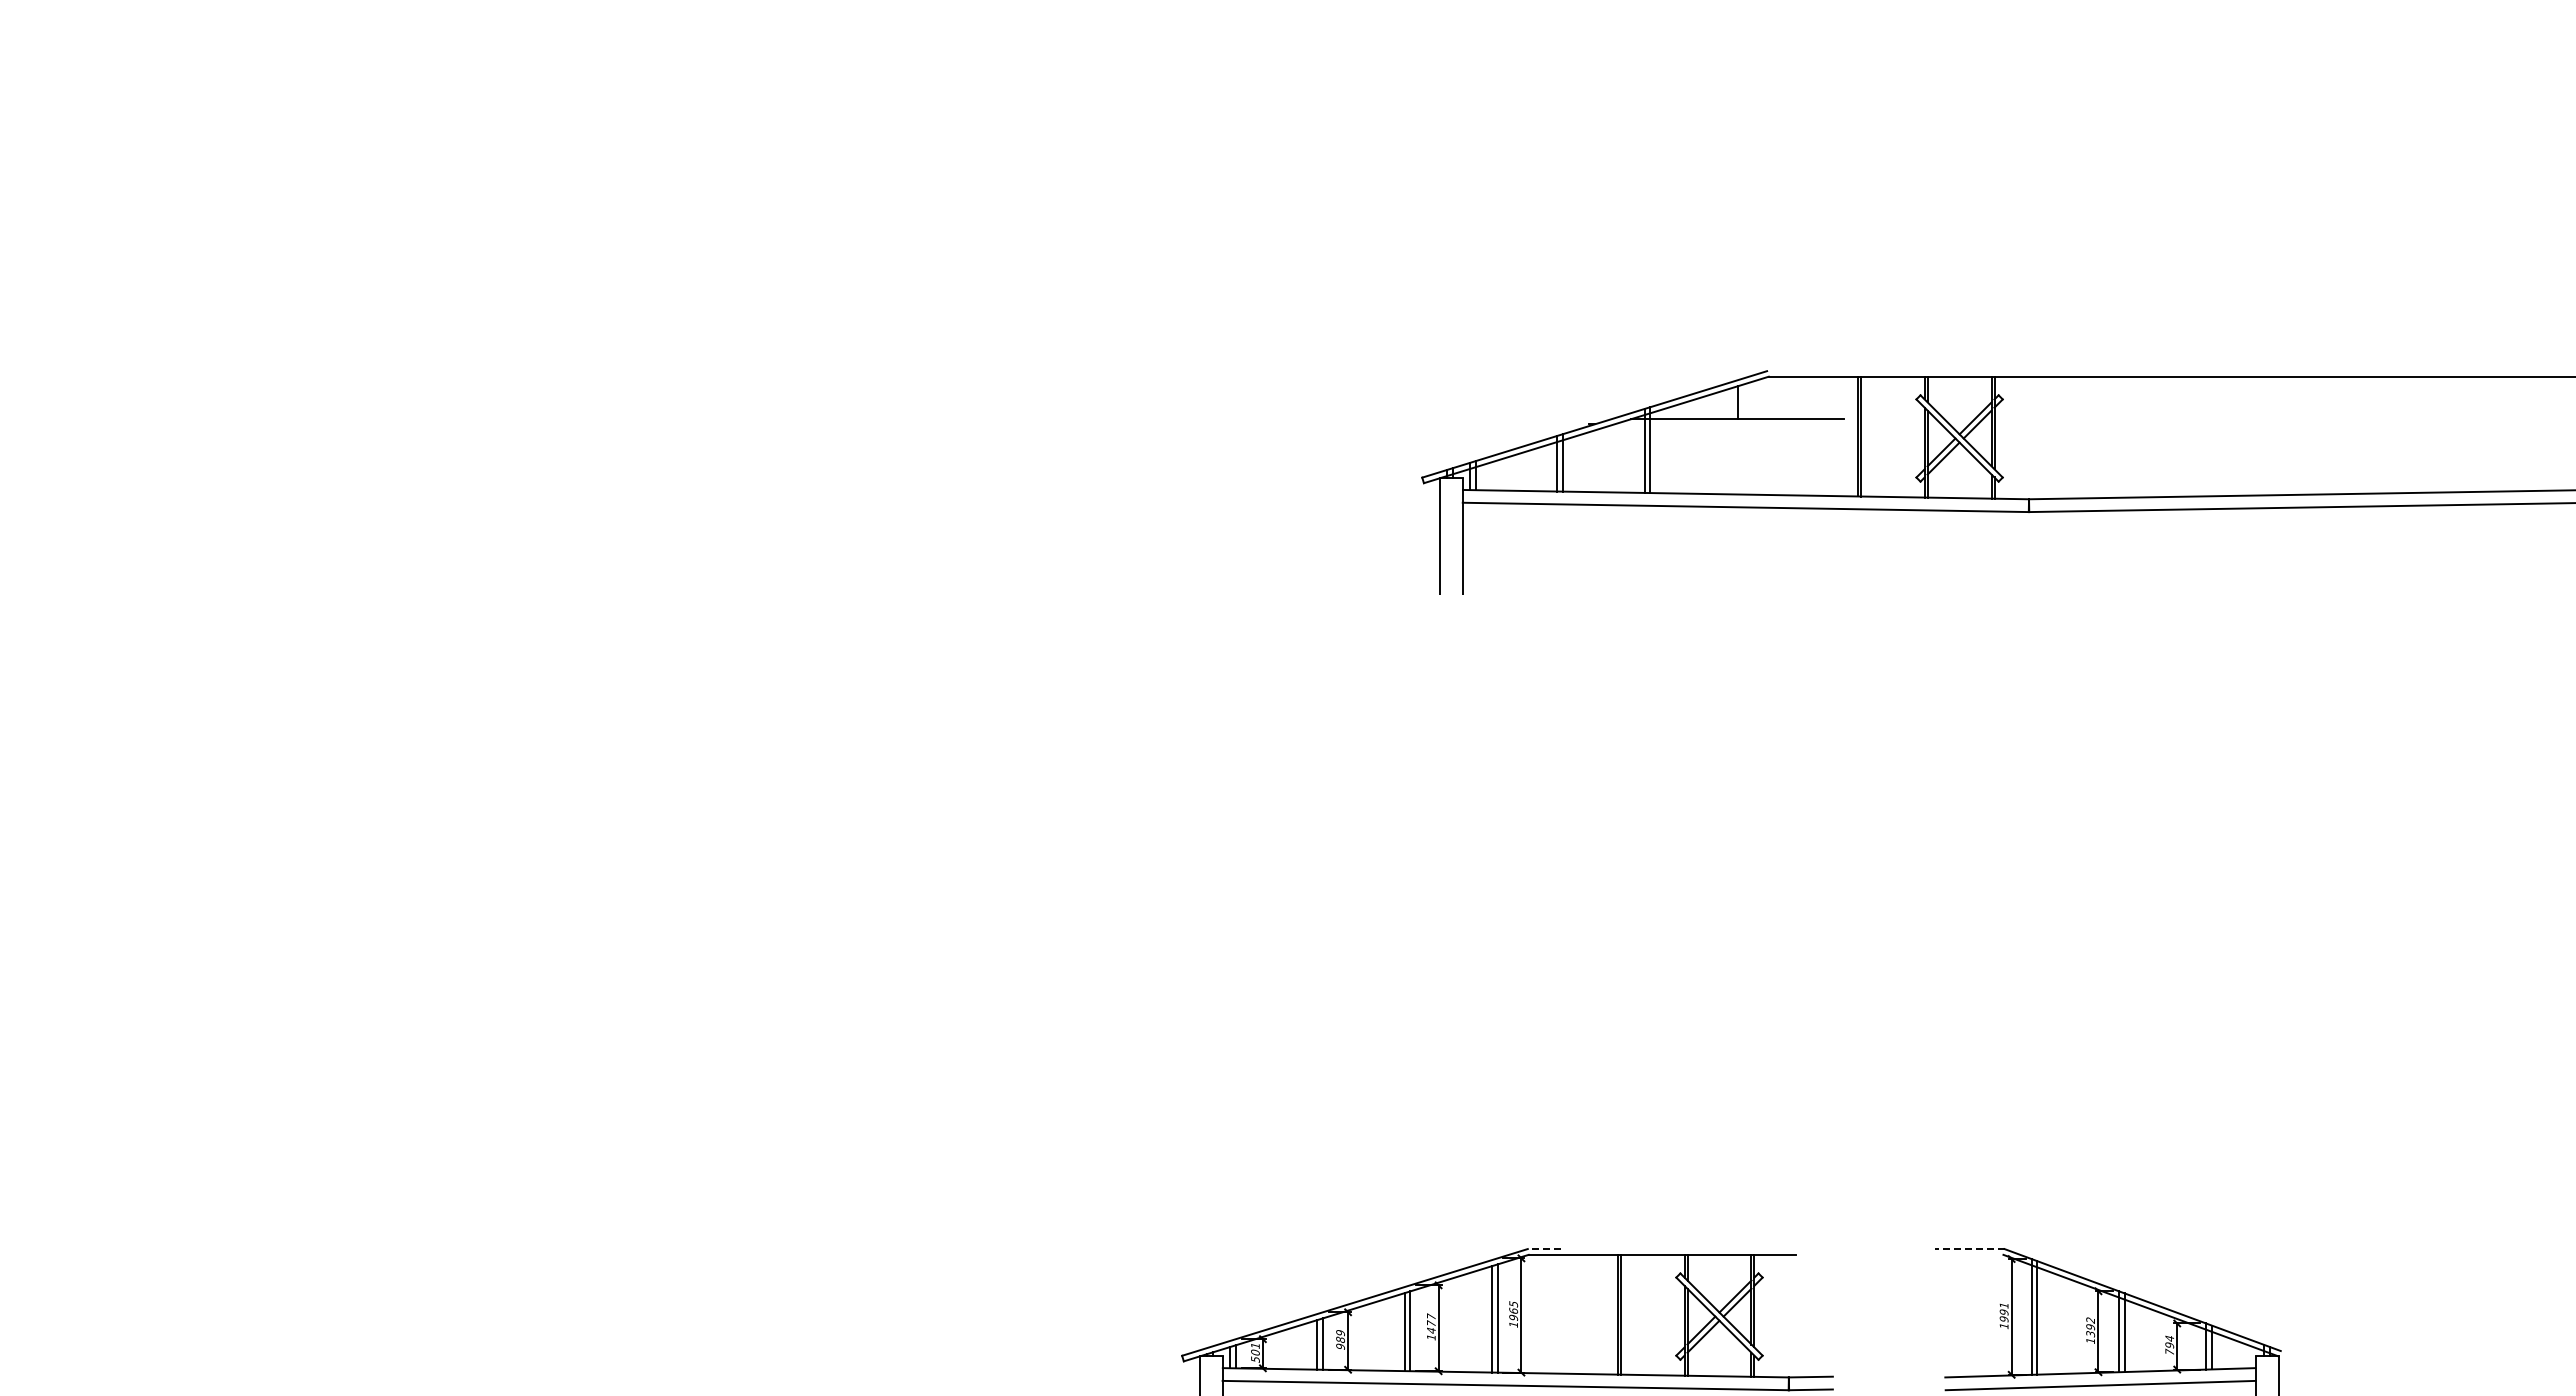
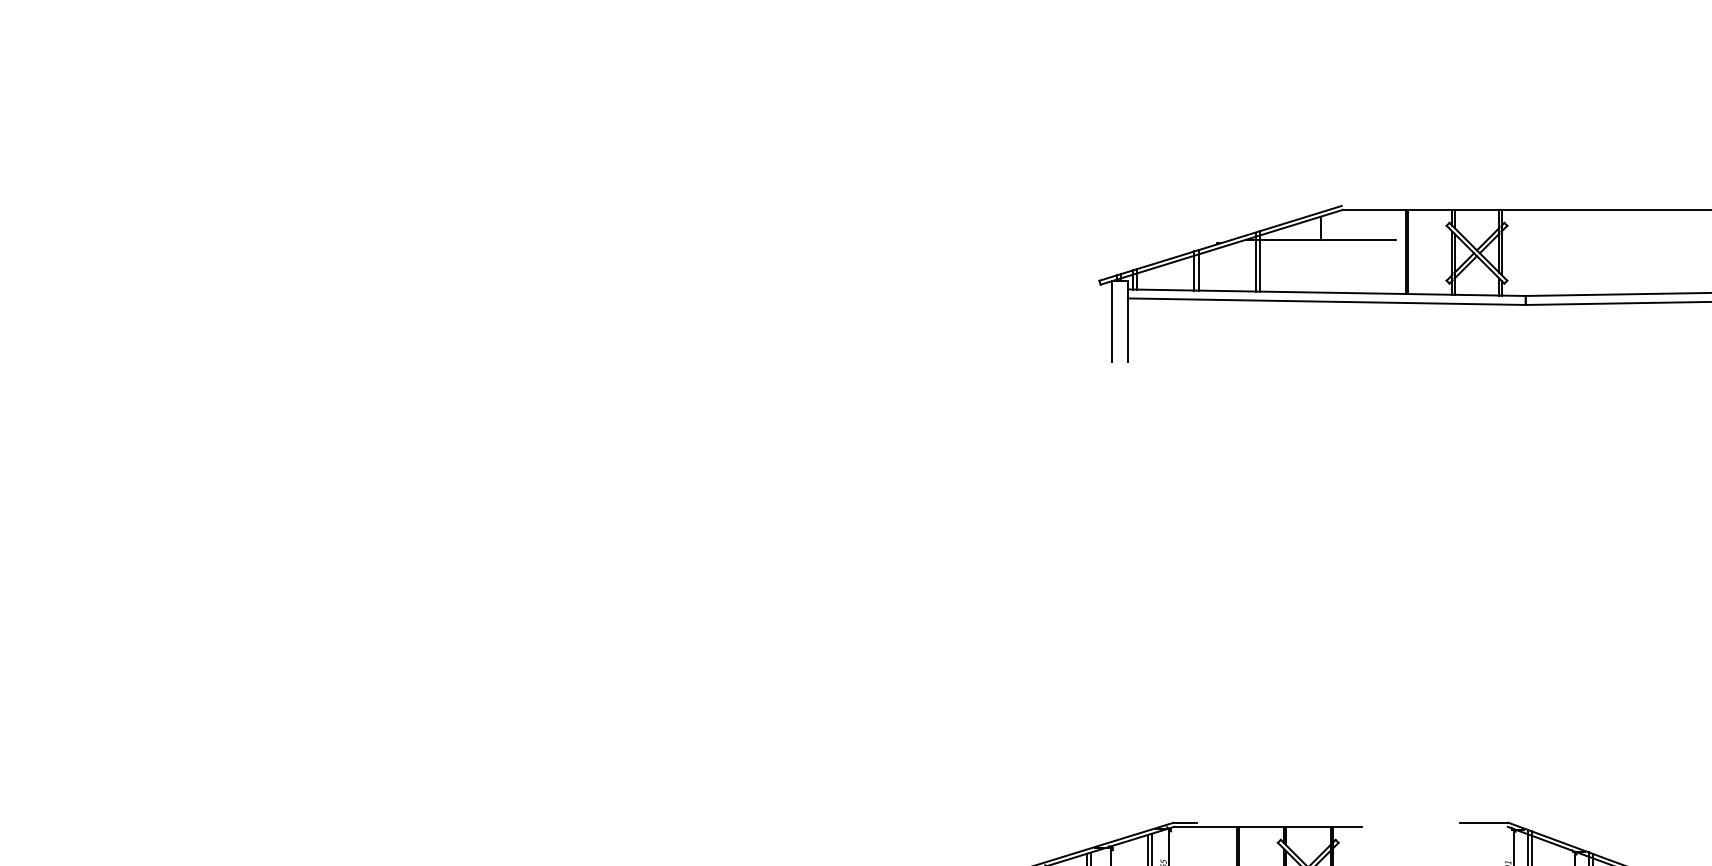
line: (1544, 1249) -> (1185, 823), dashed -> solid
line: (1969, 1249) -> (1483, 823), dashed -> solid

